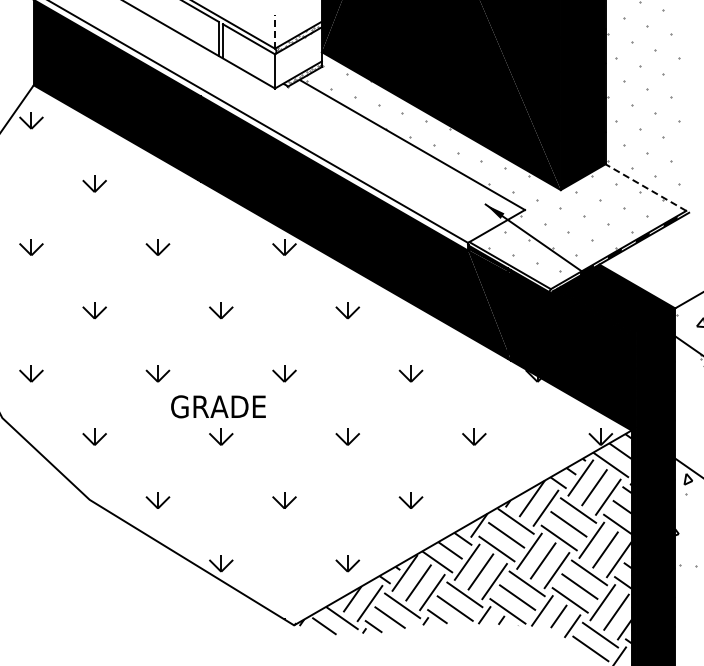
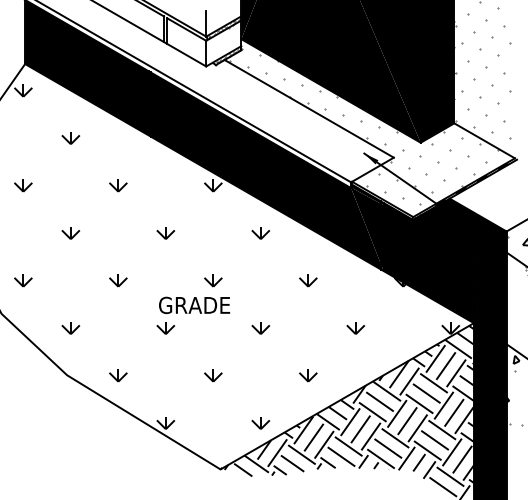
line: (275, 31) -> (206, 23), dashed -> solid
line: (645, 187) -> (484, 140), dashed -> solid
text: (218, 406) -> (194, 305), moved

